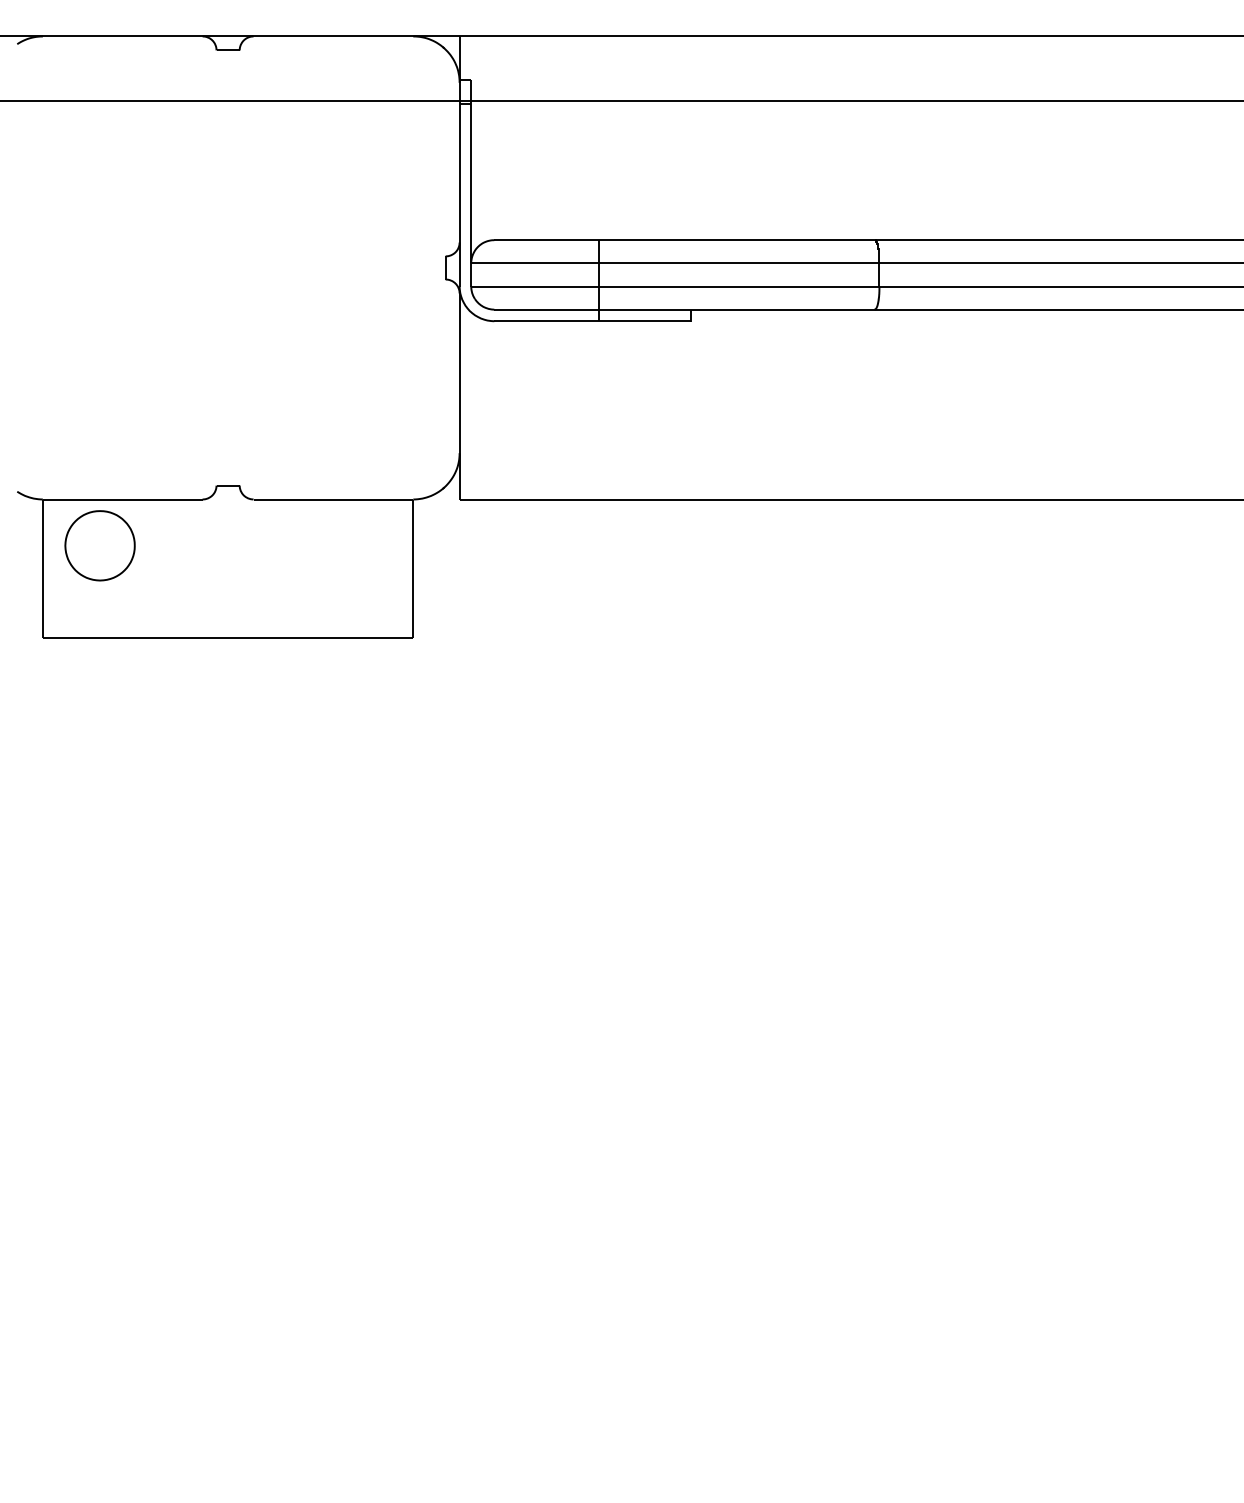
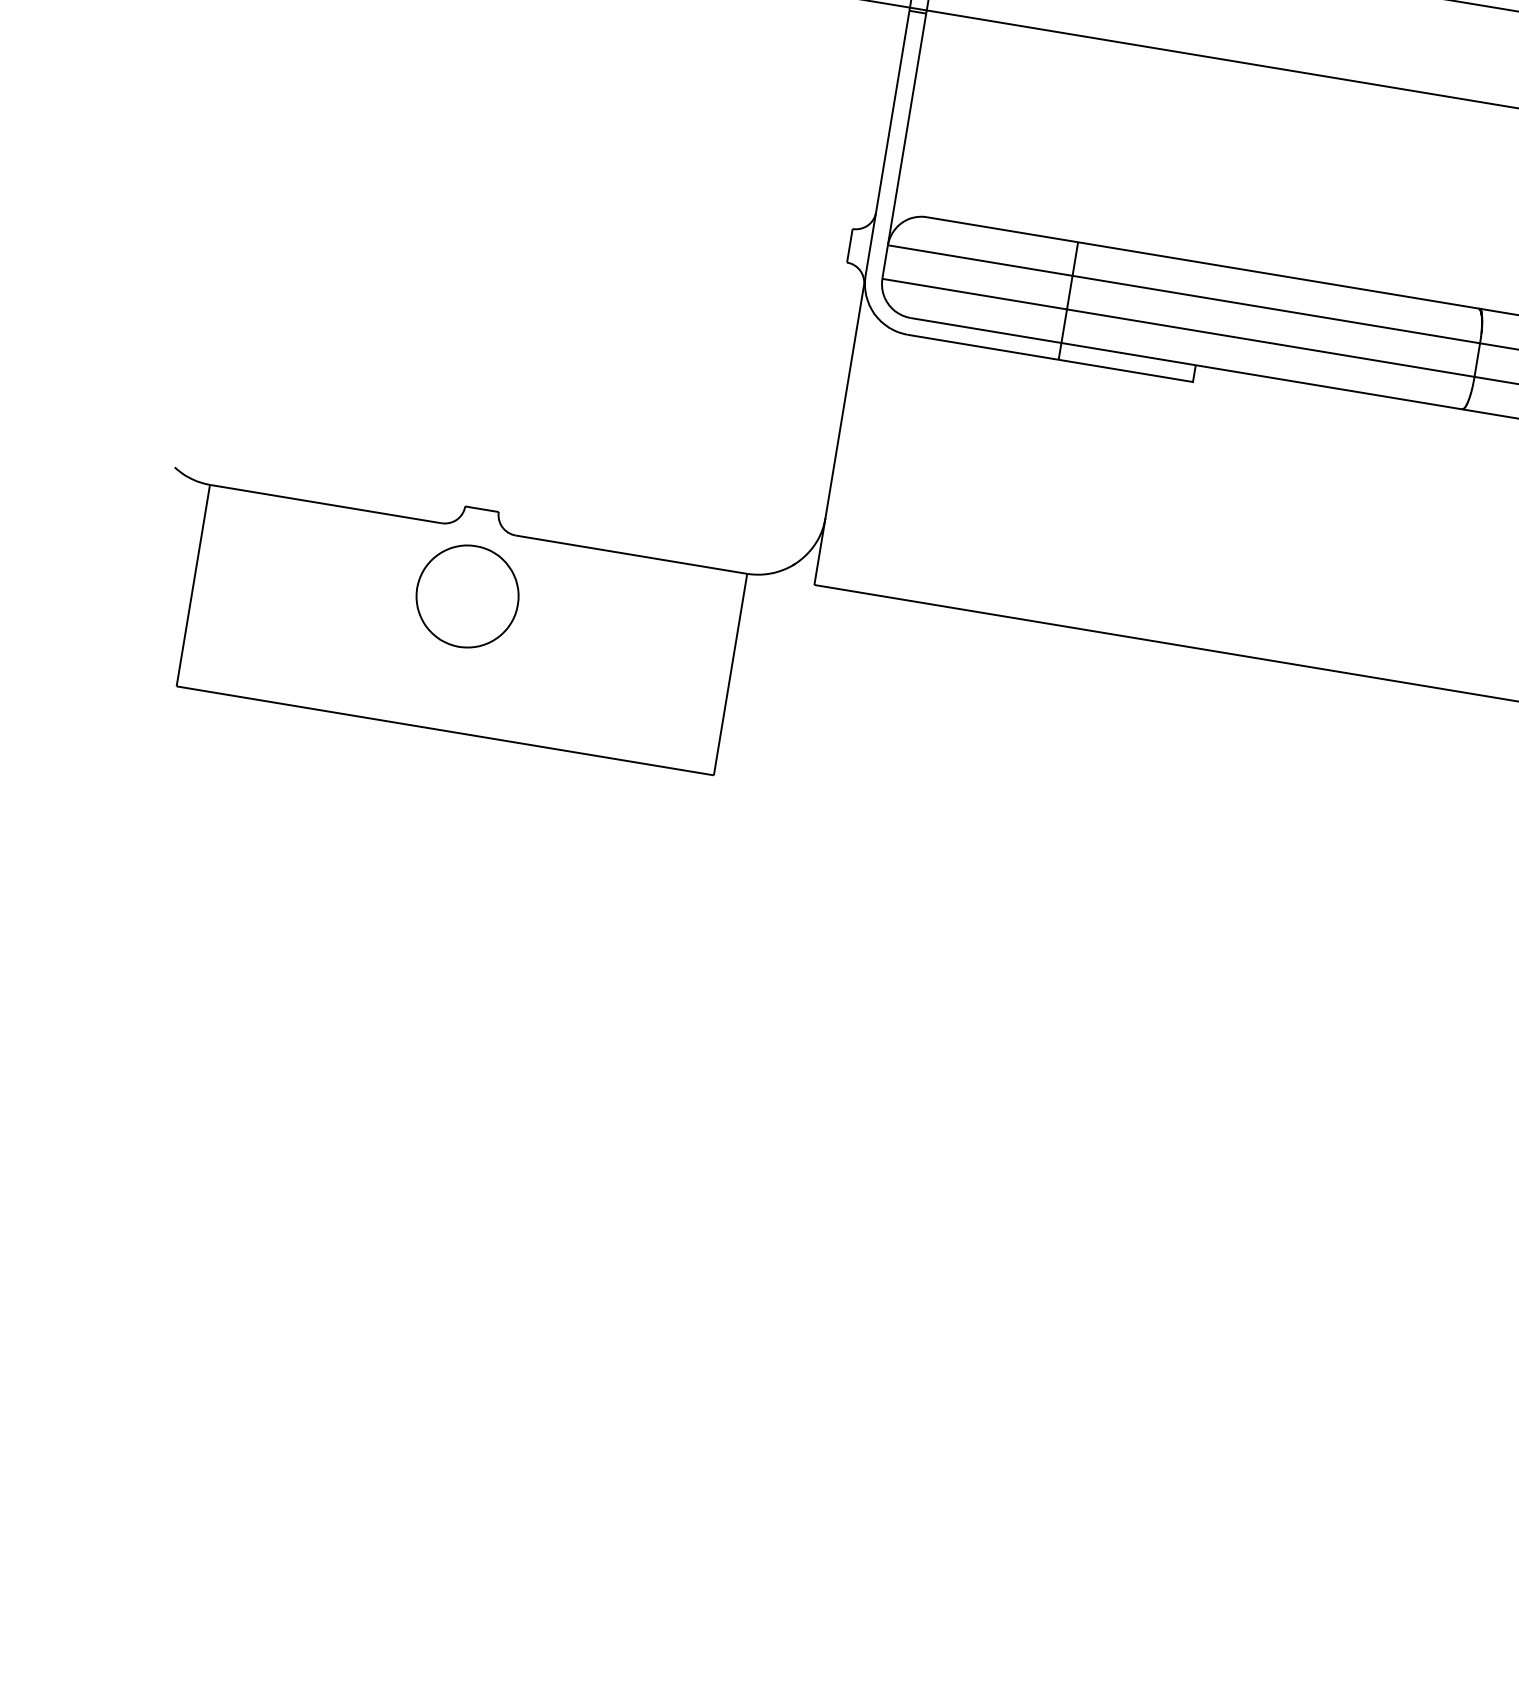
part: (99, 545) -> (466, 595), moved

